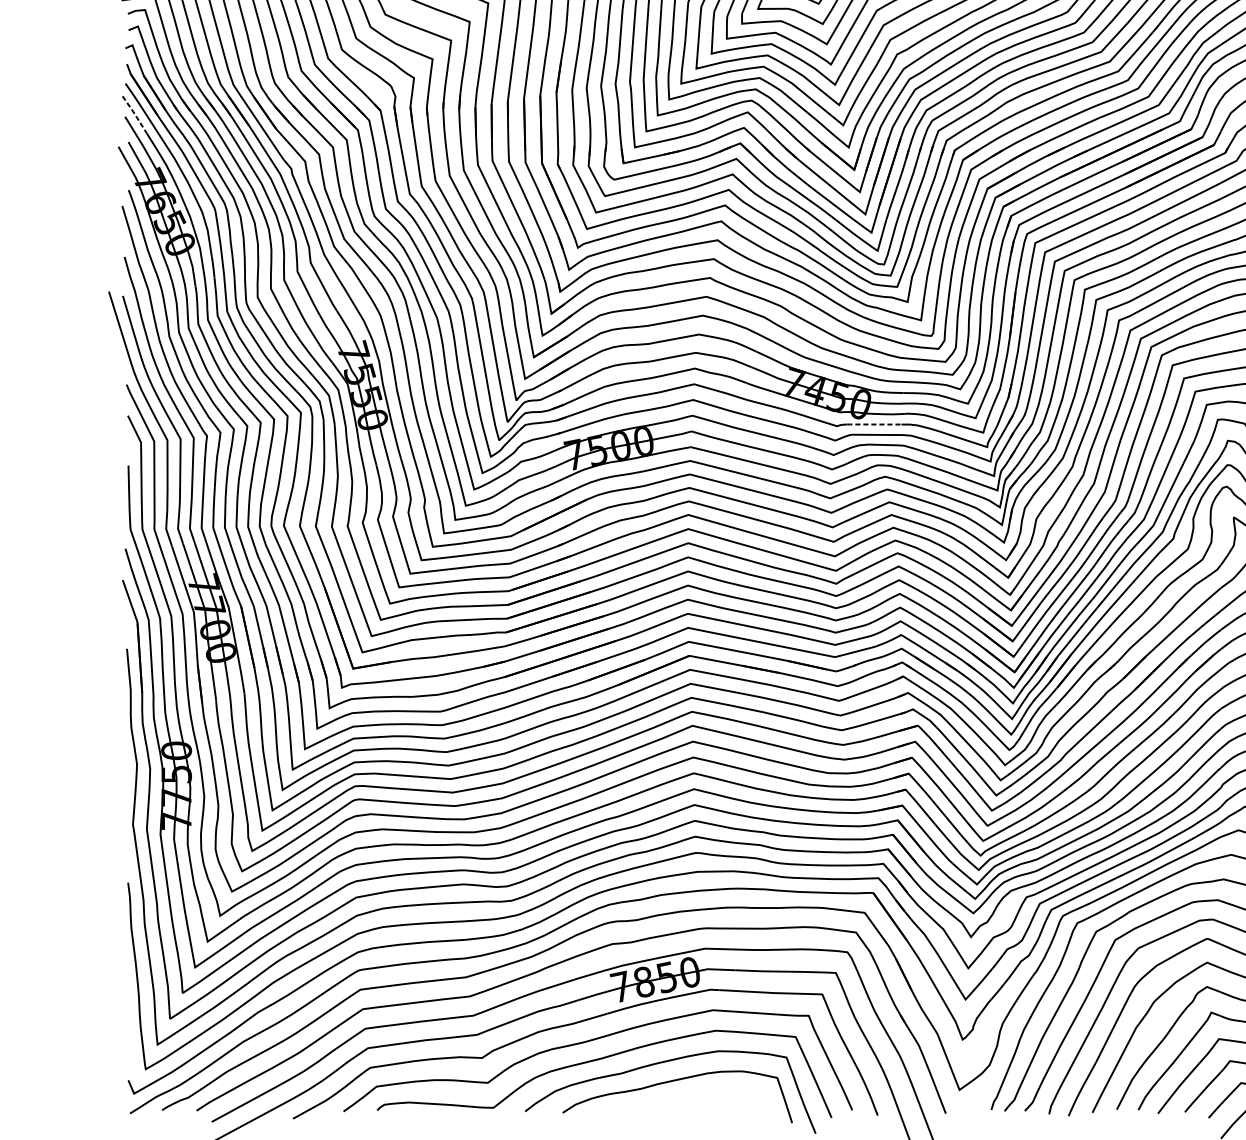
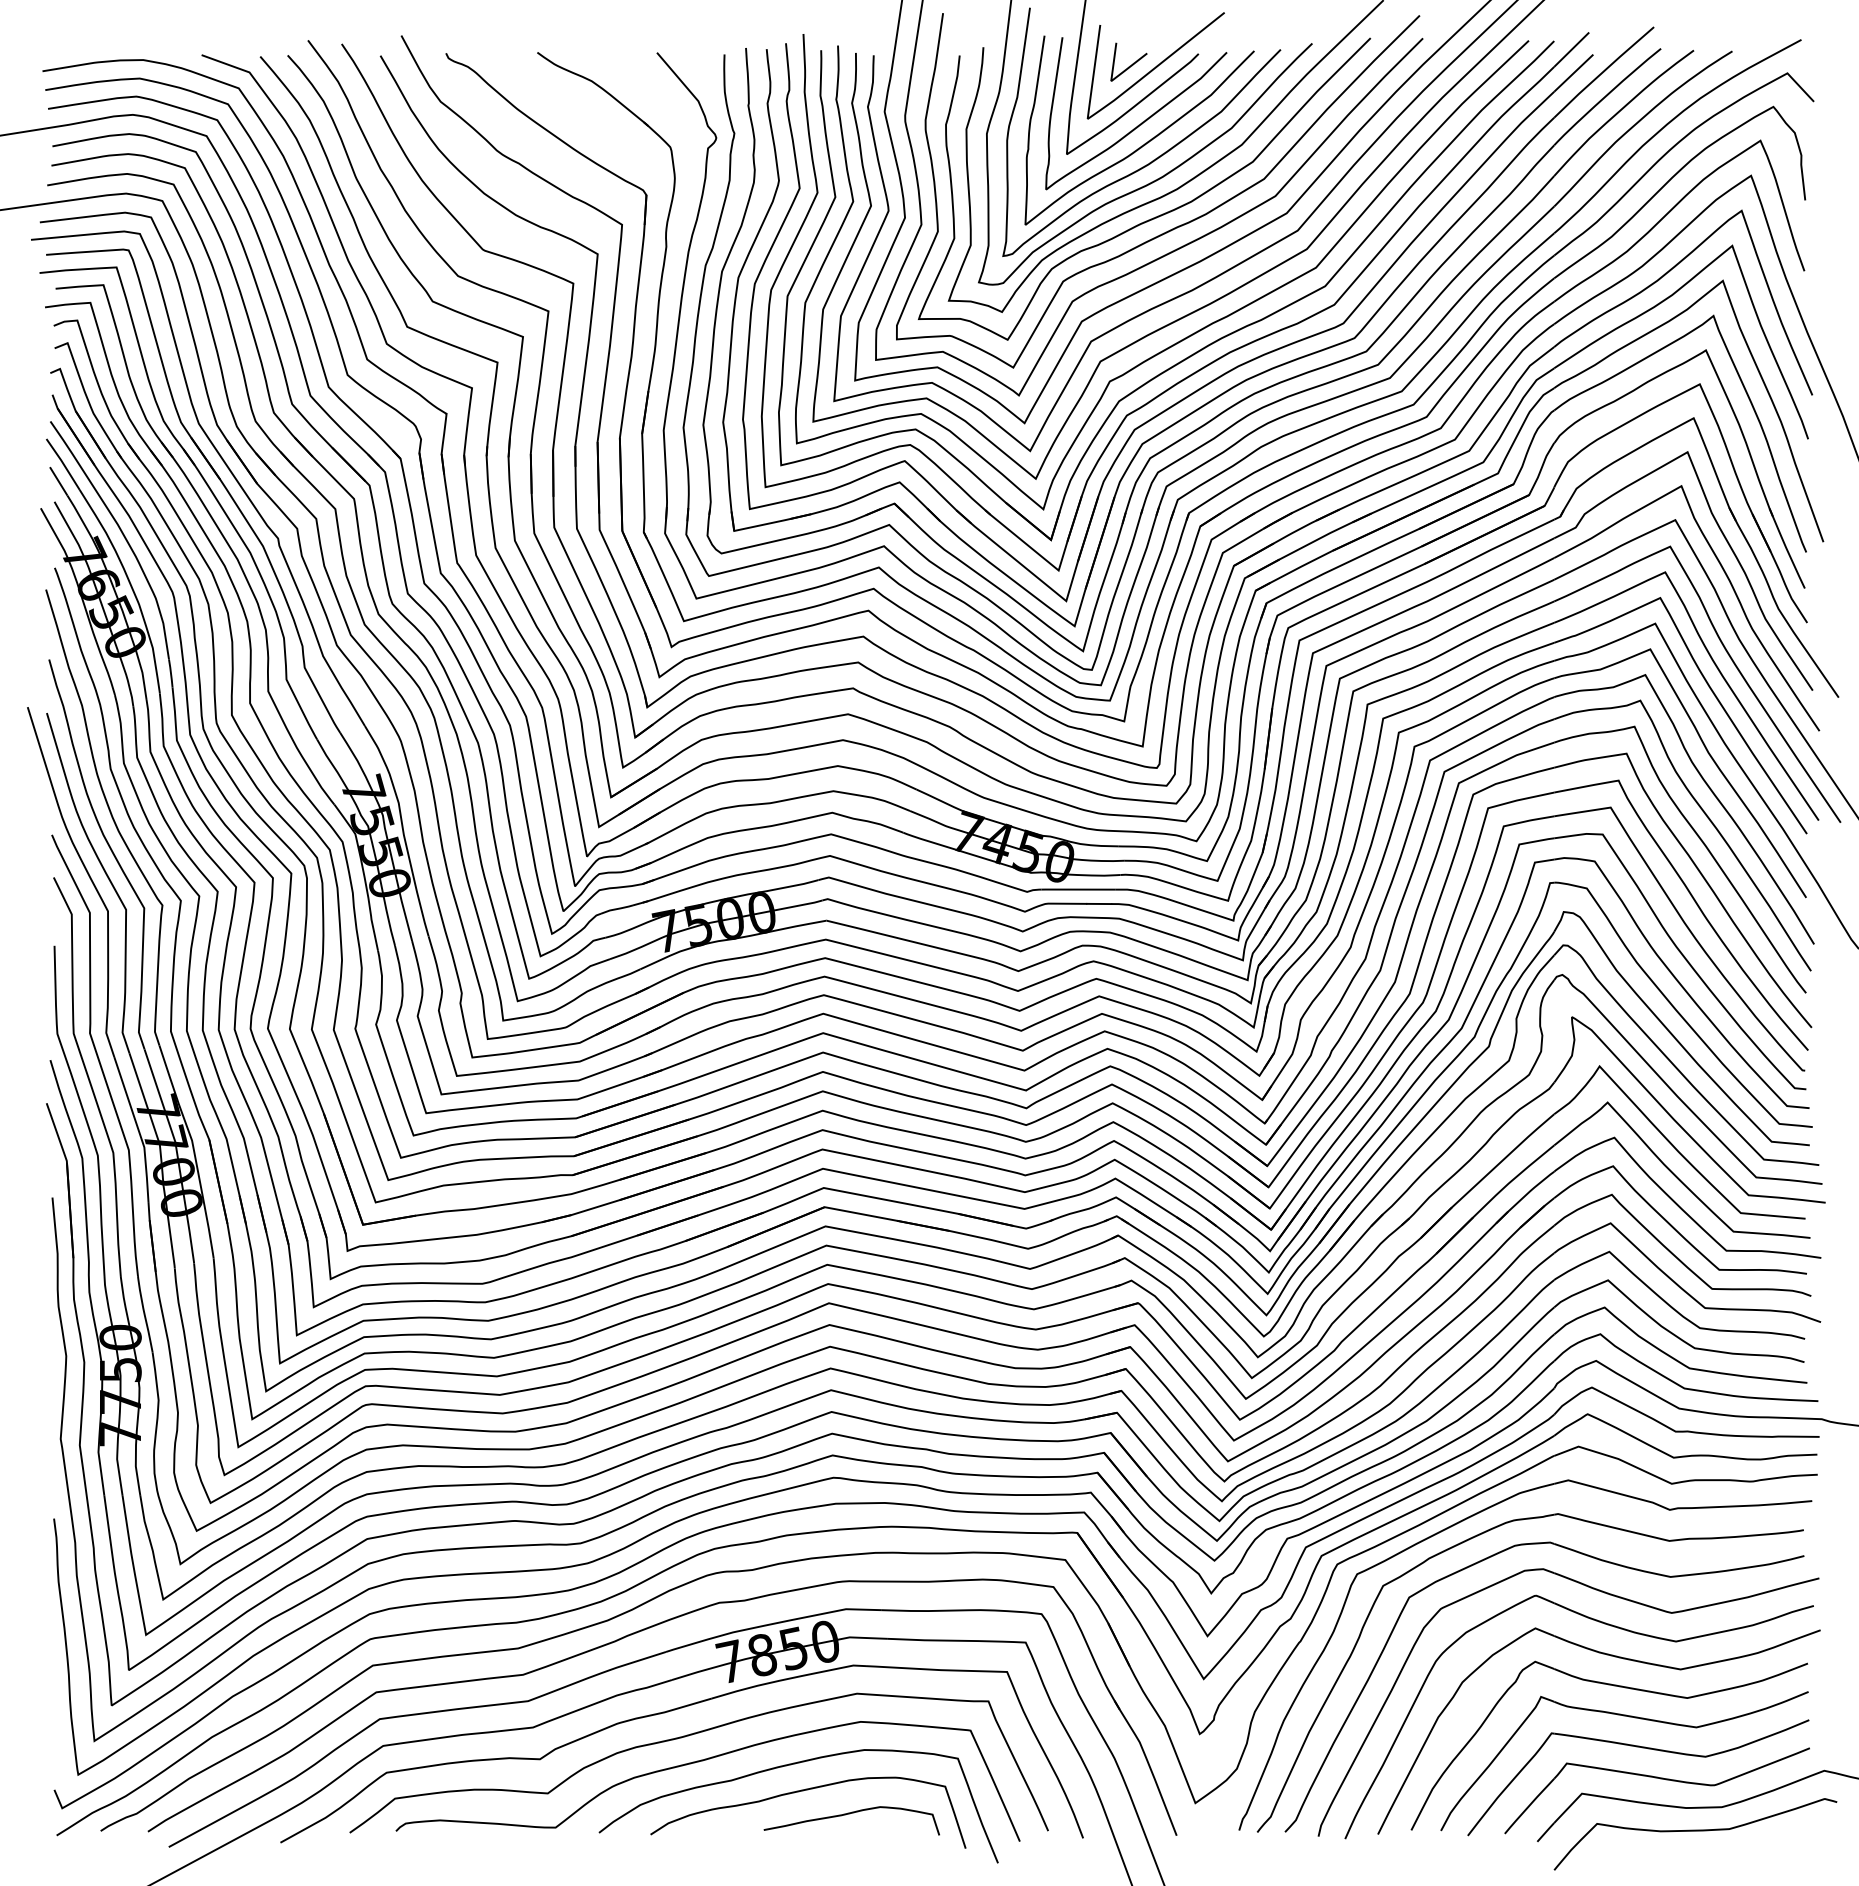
line: (135, 114) -> (63, 463), dashed -> solid
line: (873, 424) -> (1077, 889), dashed -> solid
curve: (708, 1098) -> (850, 1814), added

